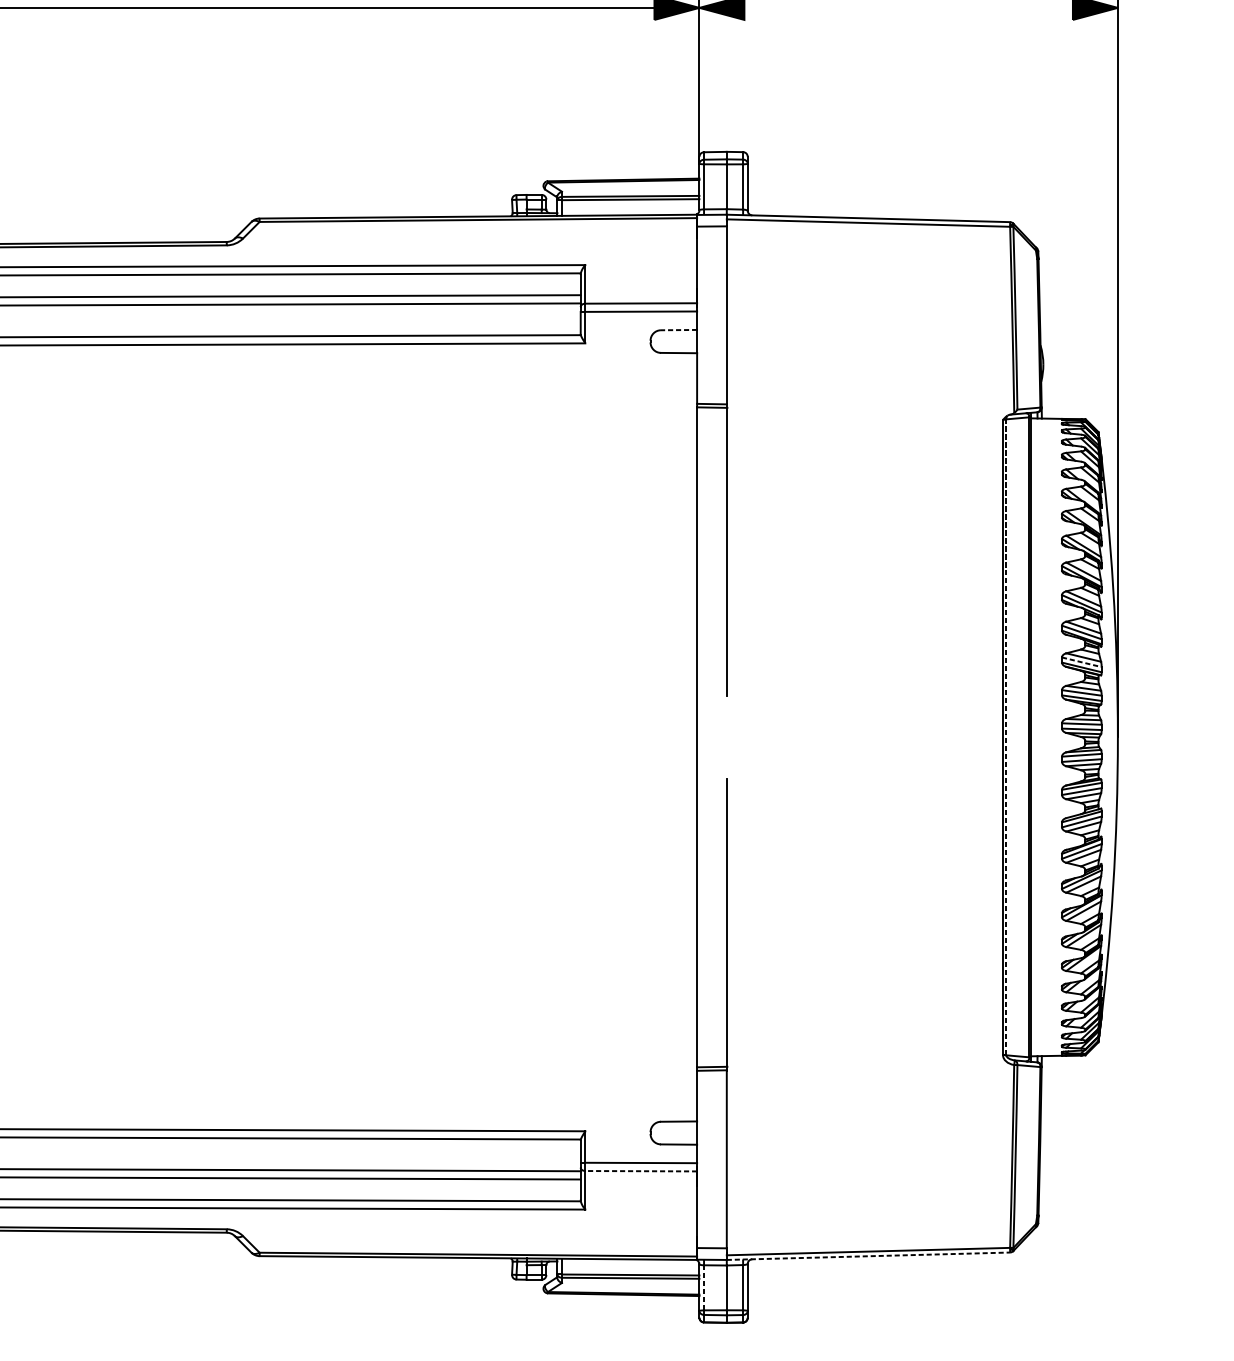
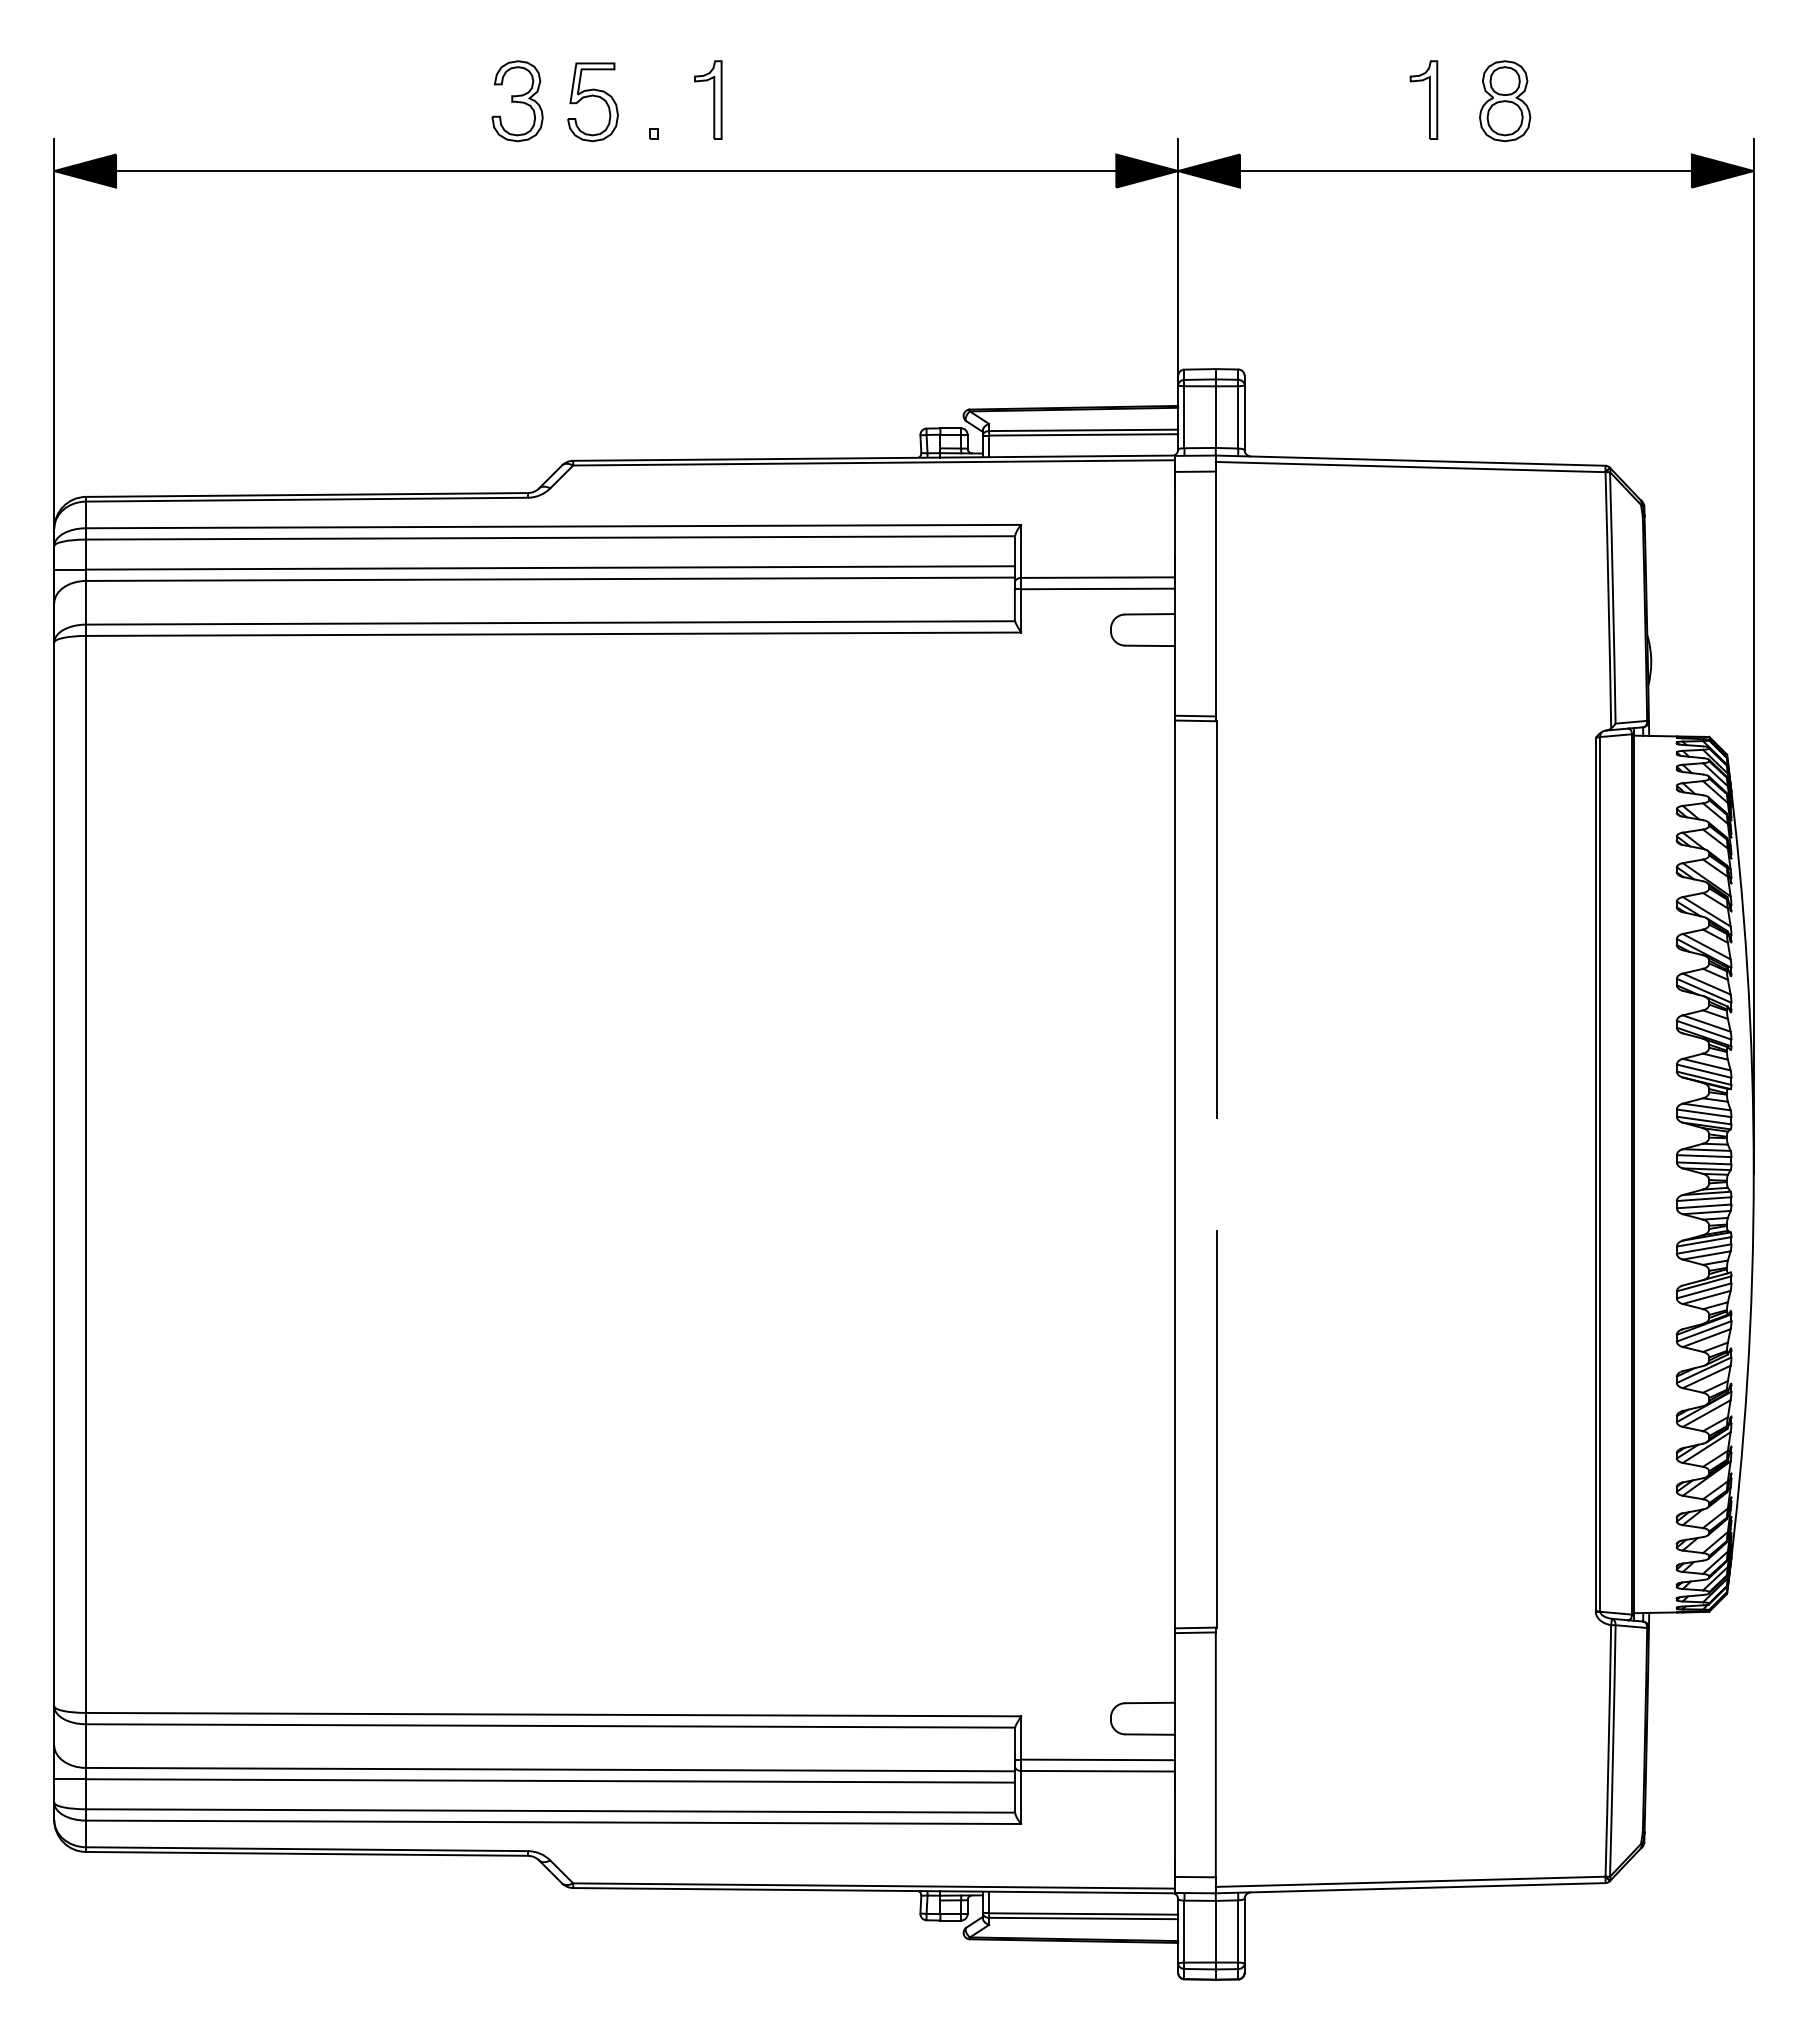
line: (908, 8) -> (1465, 171), added
line: (679, 330) -> (1150, 614), dashed -> solid
line: (1082, 662) -> (1704, 1071), dashed -> solid
line: (1006, 736) -> (1600, 1173), dashed -> solid
line: (641, 1171) -> (1098, 1771), dashed -> solid
line: (868, 1256) -> (1410, 1888), dashed -> solid
line: (704, 1287) -> (1184, 1931), dashed -> solid

